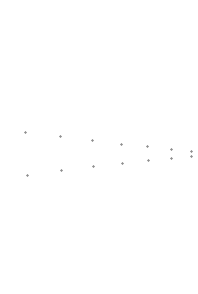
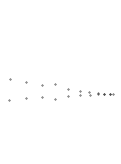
part: (122, 152) -> (56, 91), size x1.6

